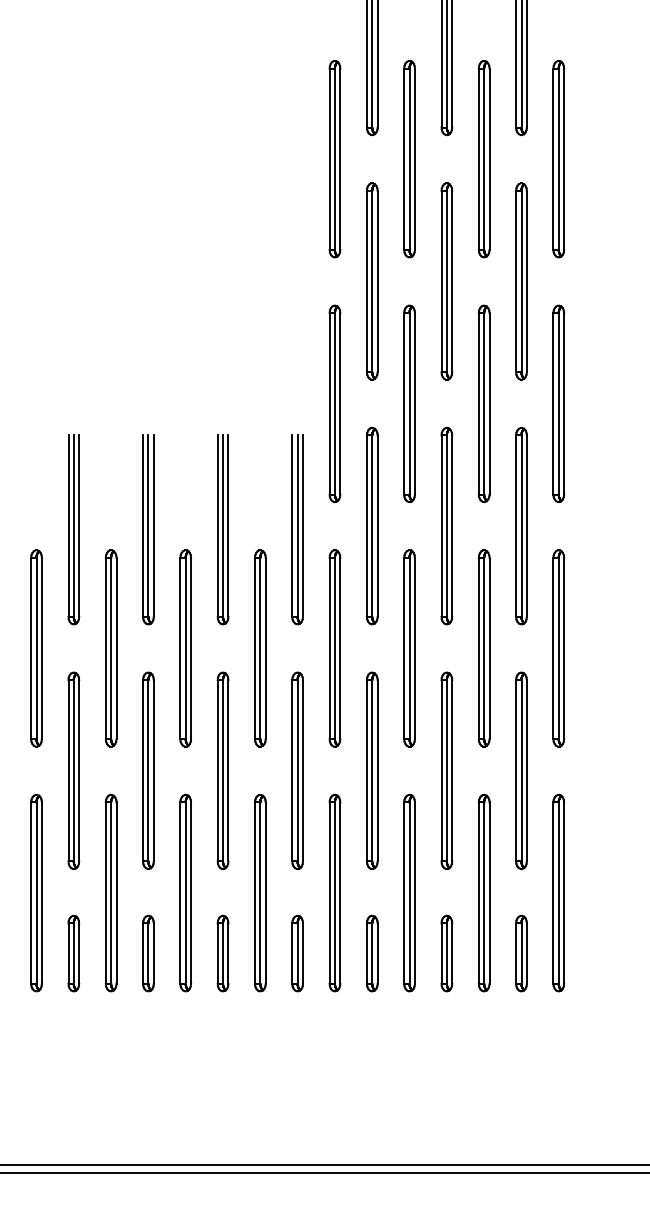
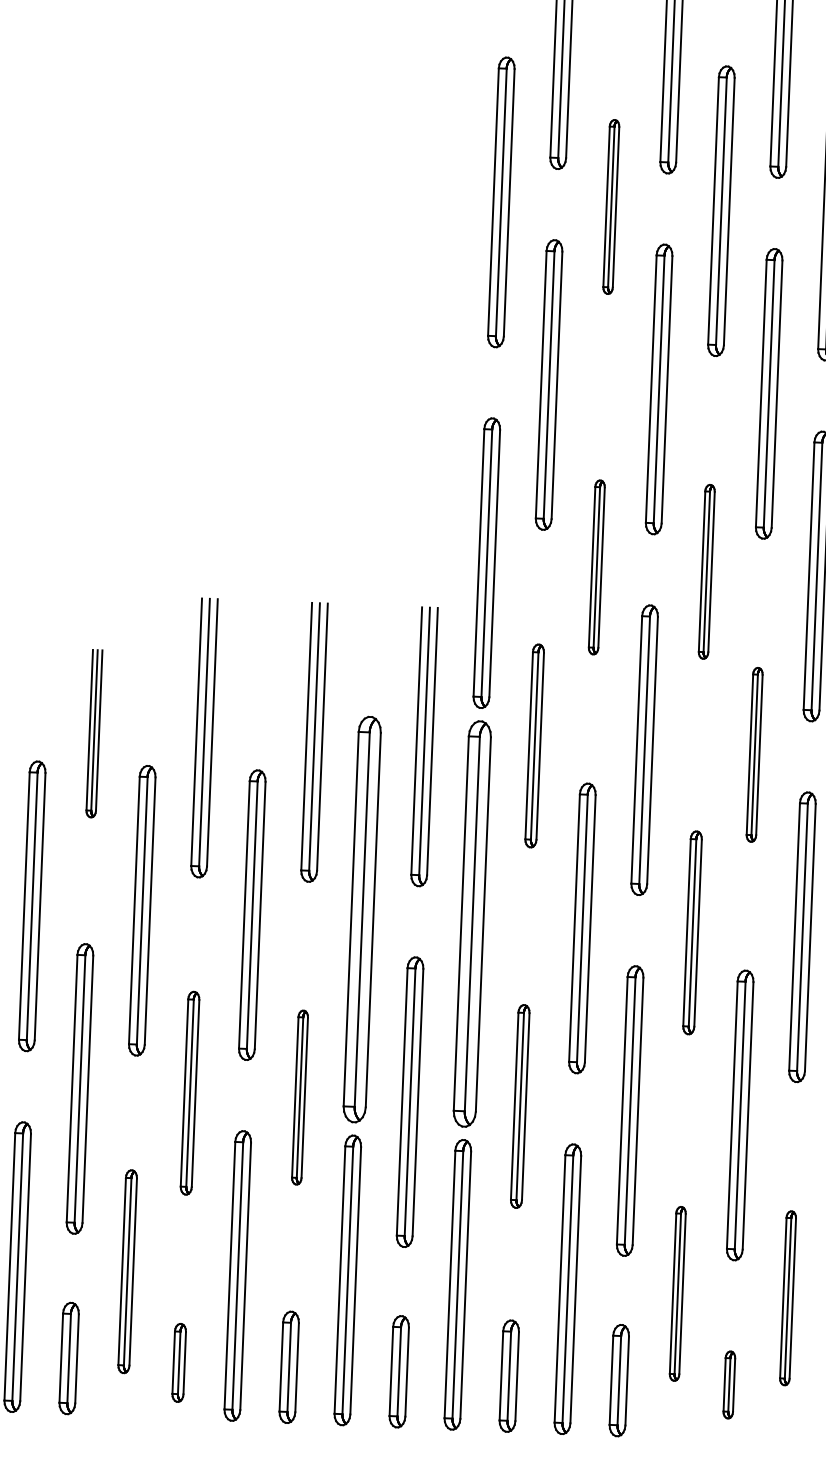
part: (409, 159) -> (611, 207), size x0.6
part: (409, 403) -> (596, 567), size x0.6
part: (483, 403) -> (705, 571), size x0.6
part: (372, 526) -> (534, 746), size x0.7
part: (521, 526) -> (754, 755), size x0.6
part: (73, 529) -> (93, 733), size x0.6
part: (260, 648) -> (362, 919), size x1.4
part: (334, 648) -> (471, 924), size x1.4
part: (484, 648) -> (692, 932), size x0.7
part: (148, 770) -> (190, 1092), size x0.7
part: (222, 770) -> (299, 1097), size x0.6
part: (372, 770) -> (520, 1106), size x0.7
part: (110, 893) -> (126, 1272), size x0.7
part: (483, 893) -> (676, 1294), size x0.6
part: (558, 893) -> (787, 1298), size x0.6
part: (148, 953) -> (179, 1362), size x0.7
part: (521, 953) -> (729, 1384), size x0.6

